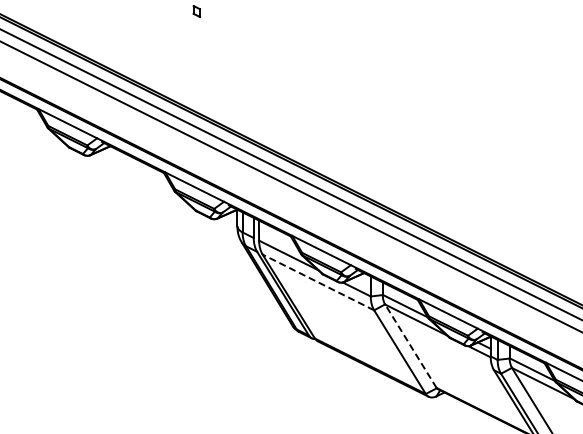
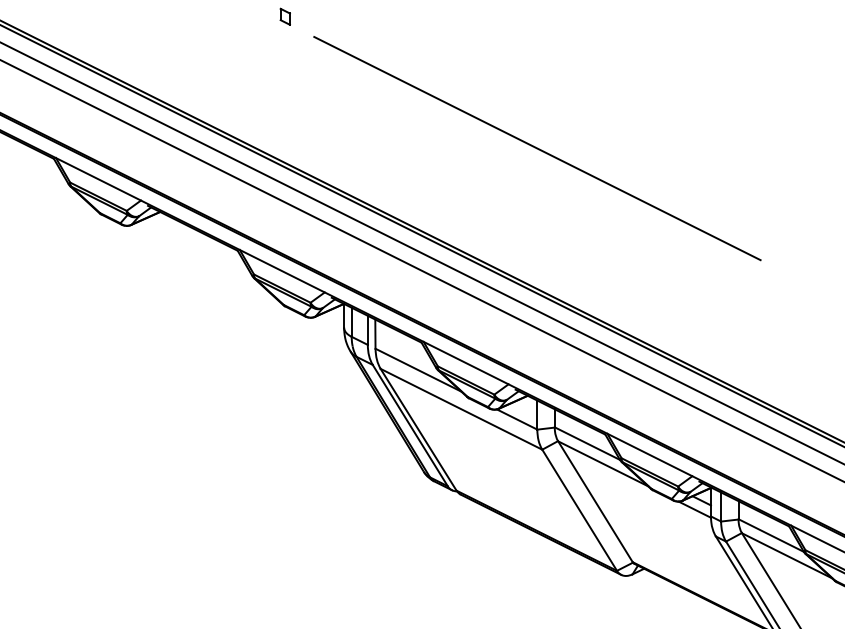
line: (370, 102) -> (536, 148), added
line: (317, 282) -> (460, 409), dashed -> solid
line: (410, 346) -> (594, 502), dashed -> solid

